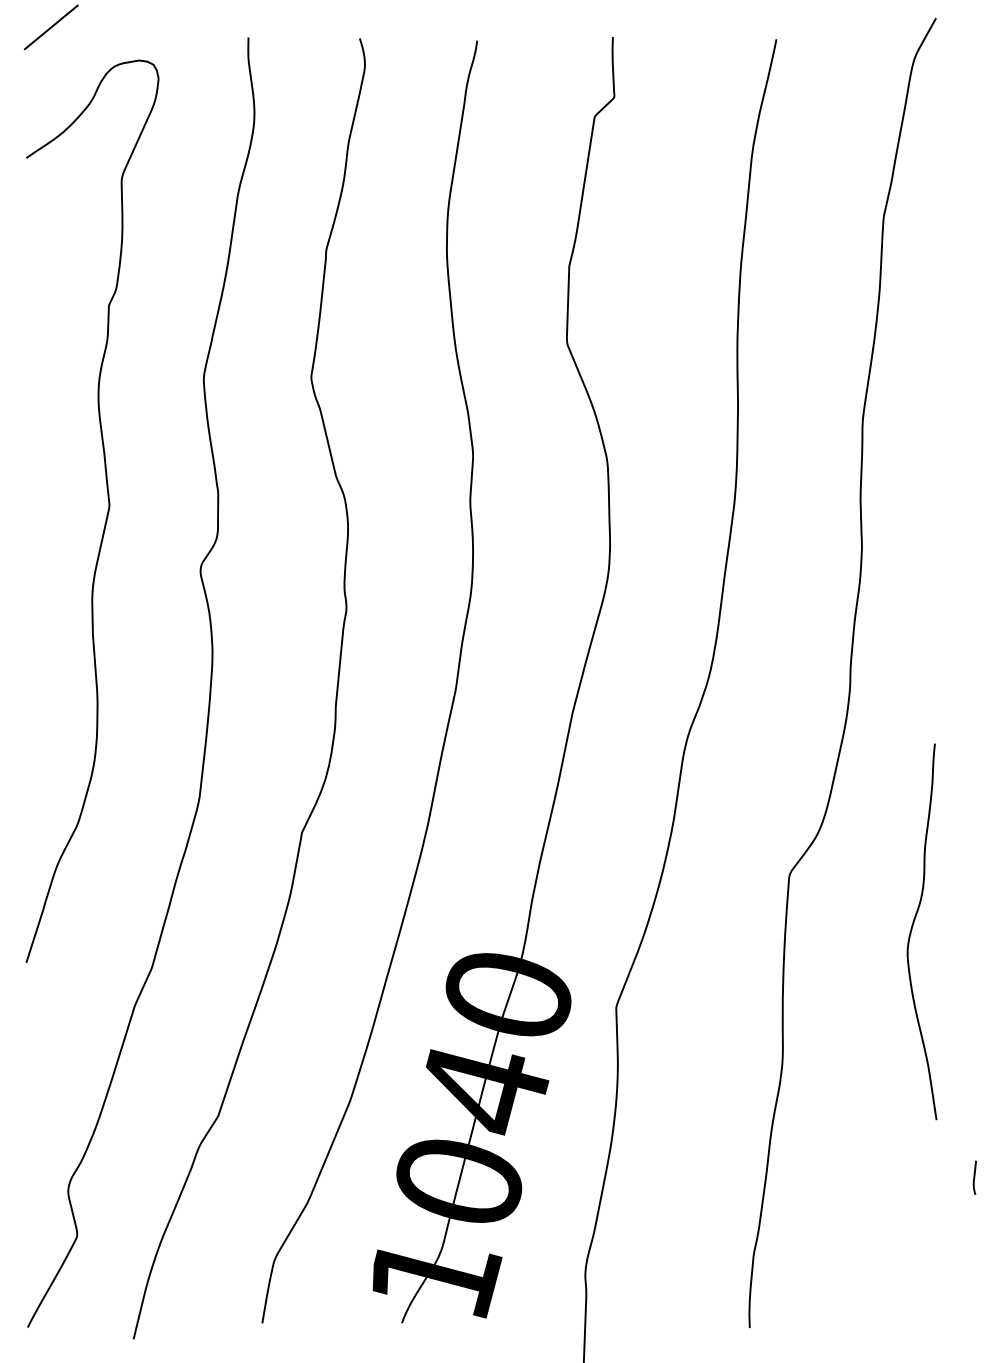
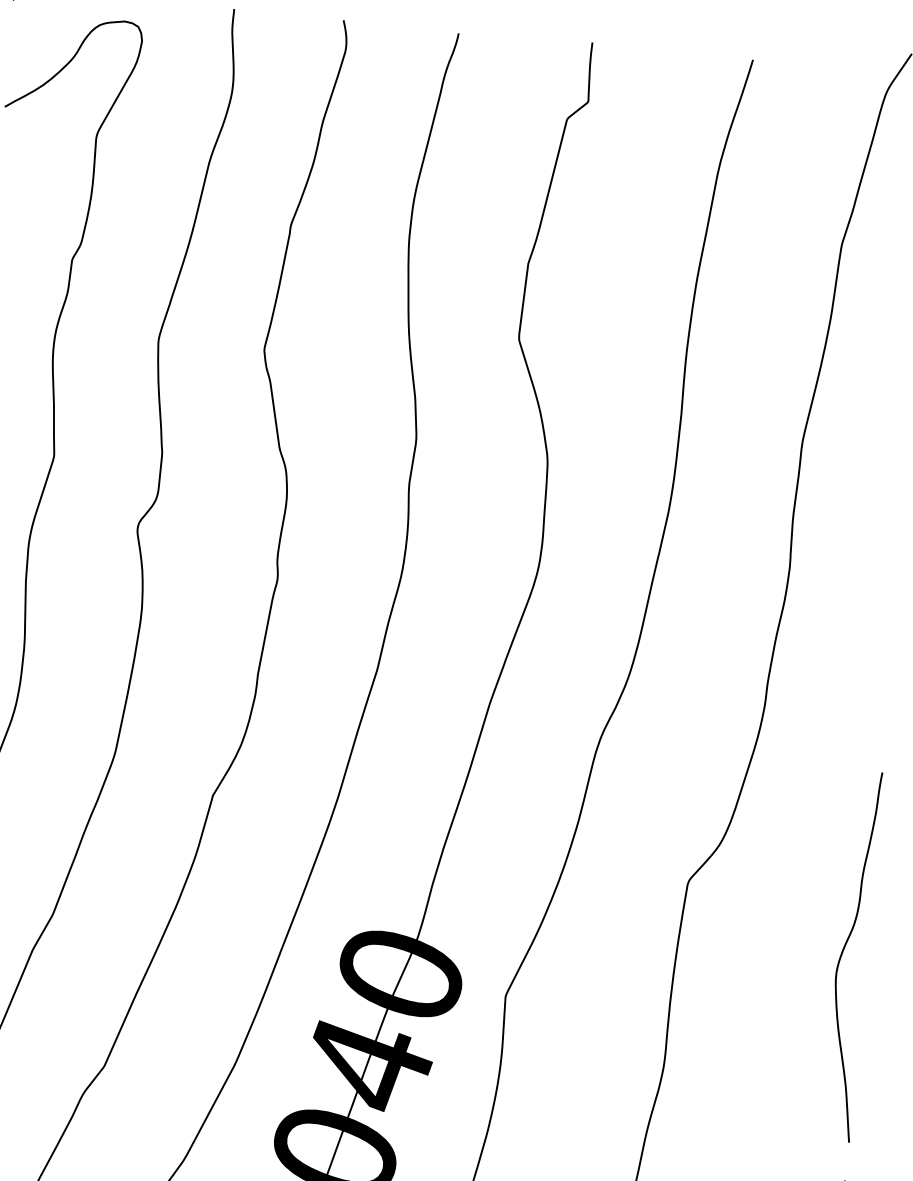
curve: (912, 930) -> (843, 954), moved

